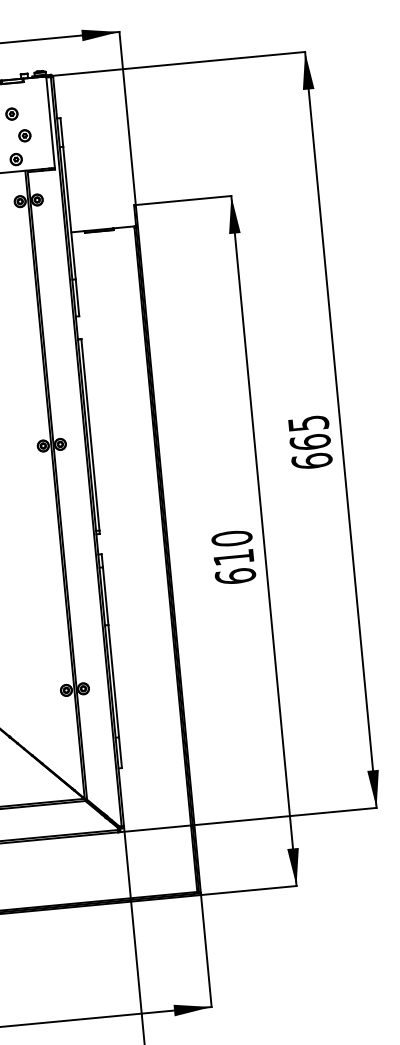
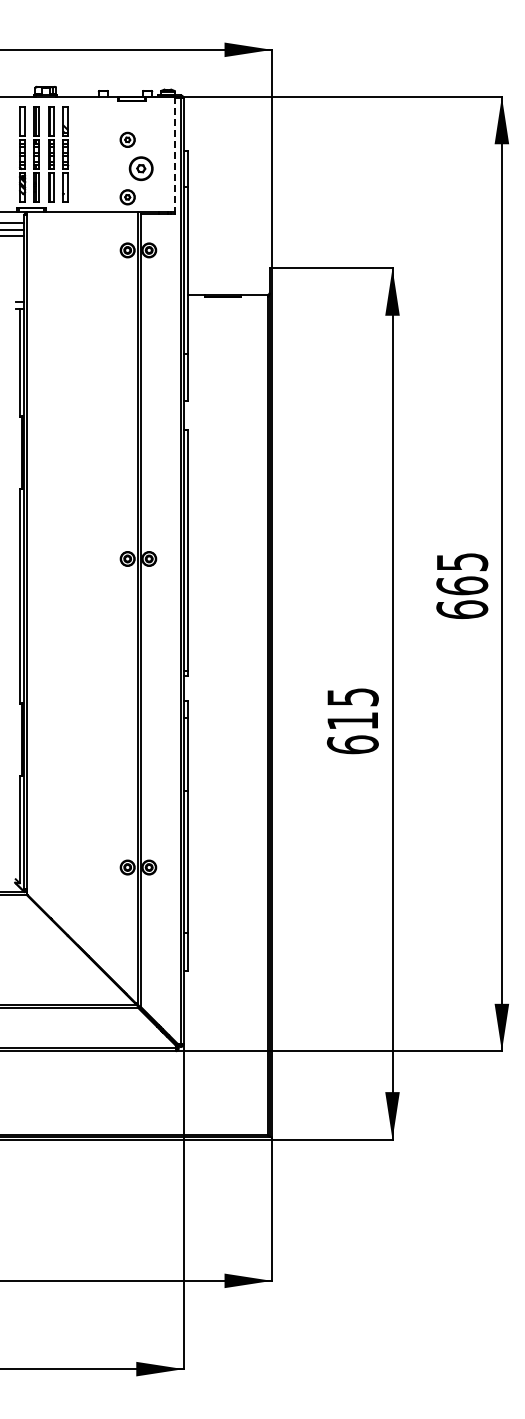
line: (50, 122) -> (175, 154), solid -> dashed
part: (25, 135) -> (141, 168), size x1.6
text: (231, 538) -> (352, 696), 610 -> 615

